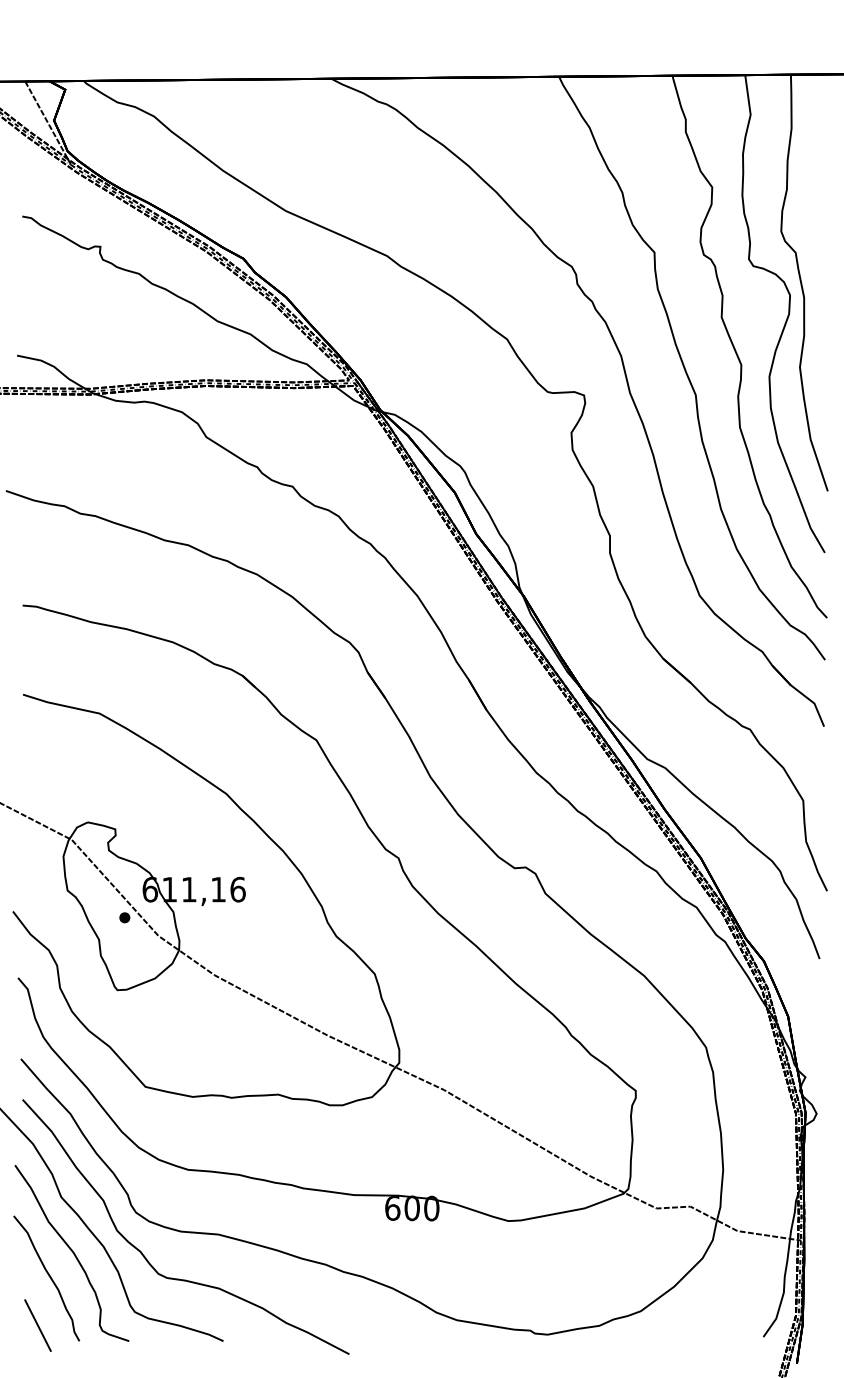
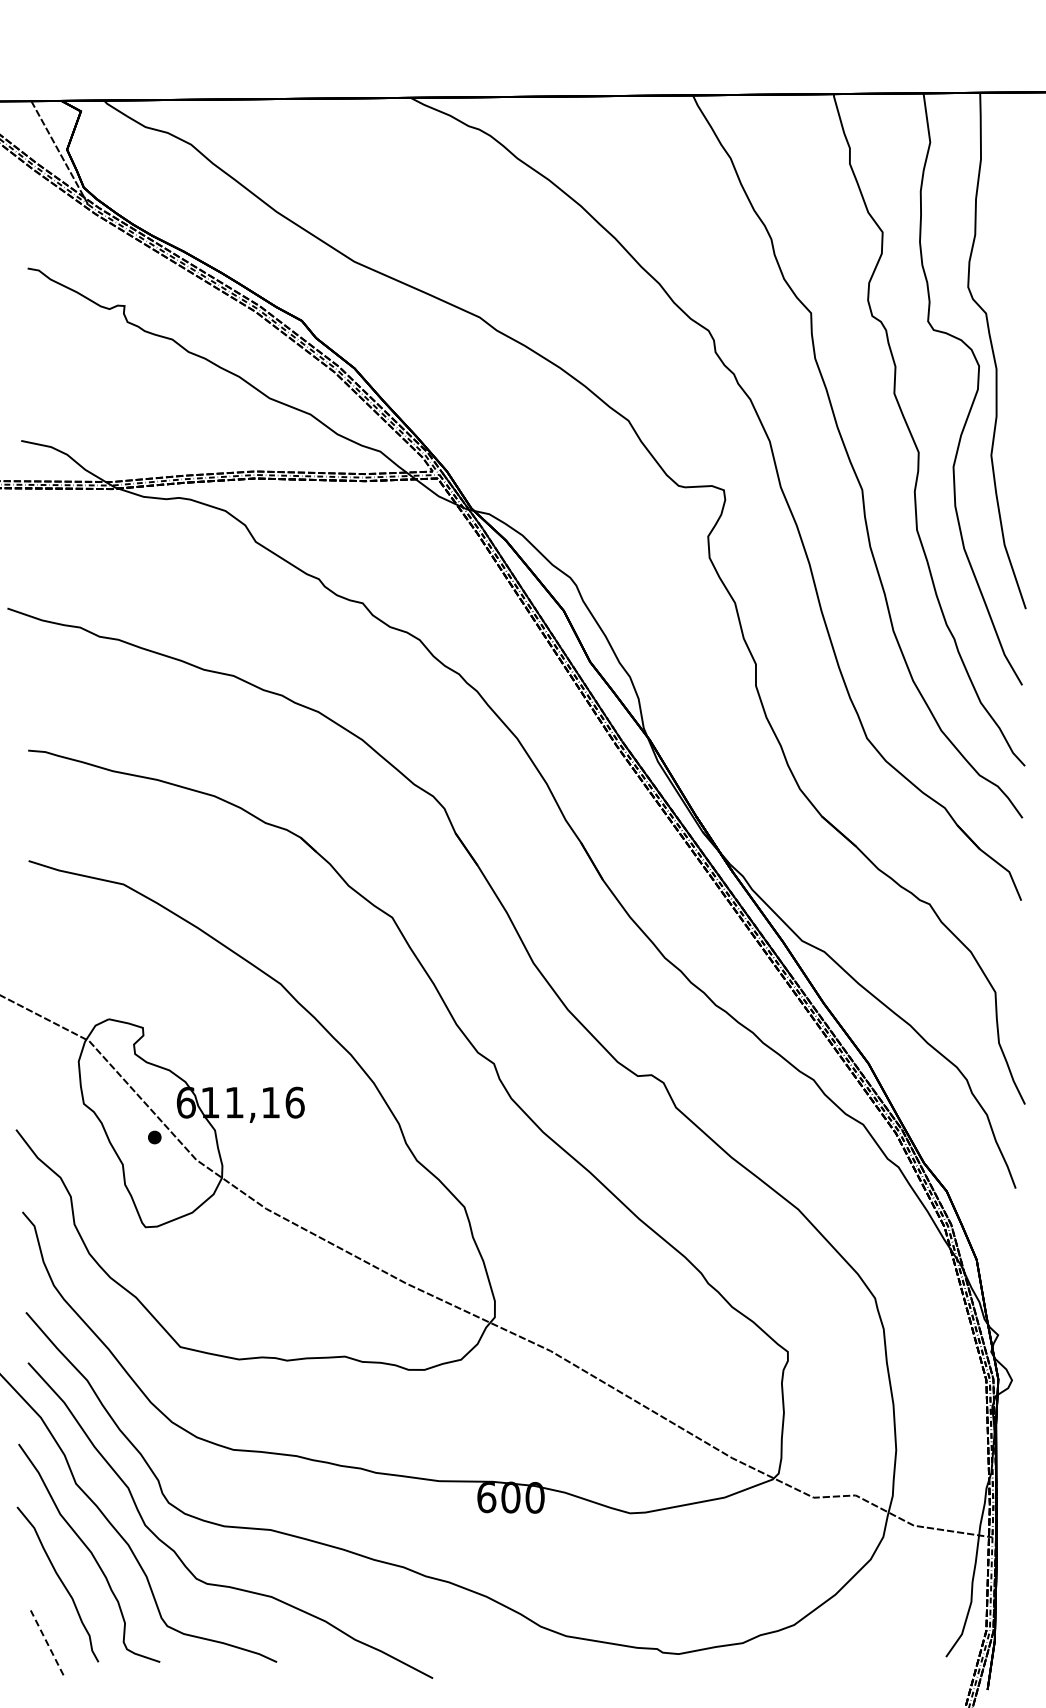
line: (37, 1325) -> (46, 1642), solid -> dashed

